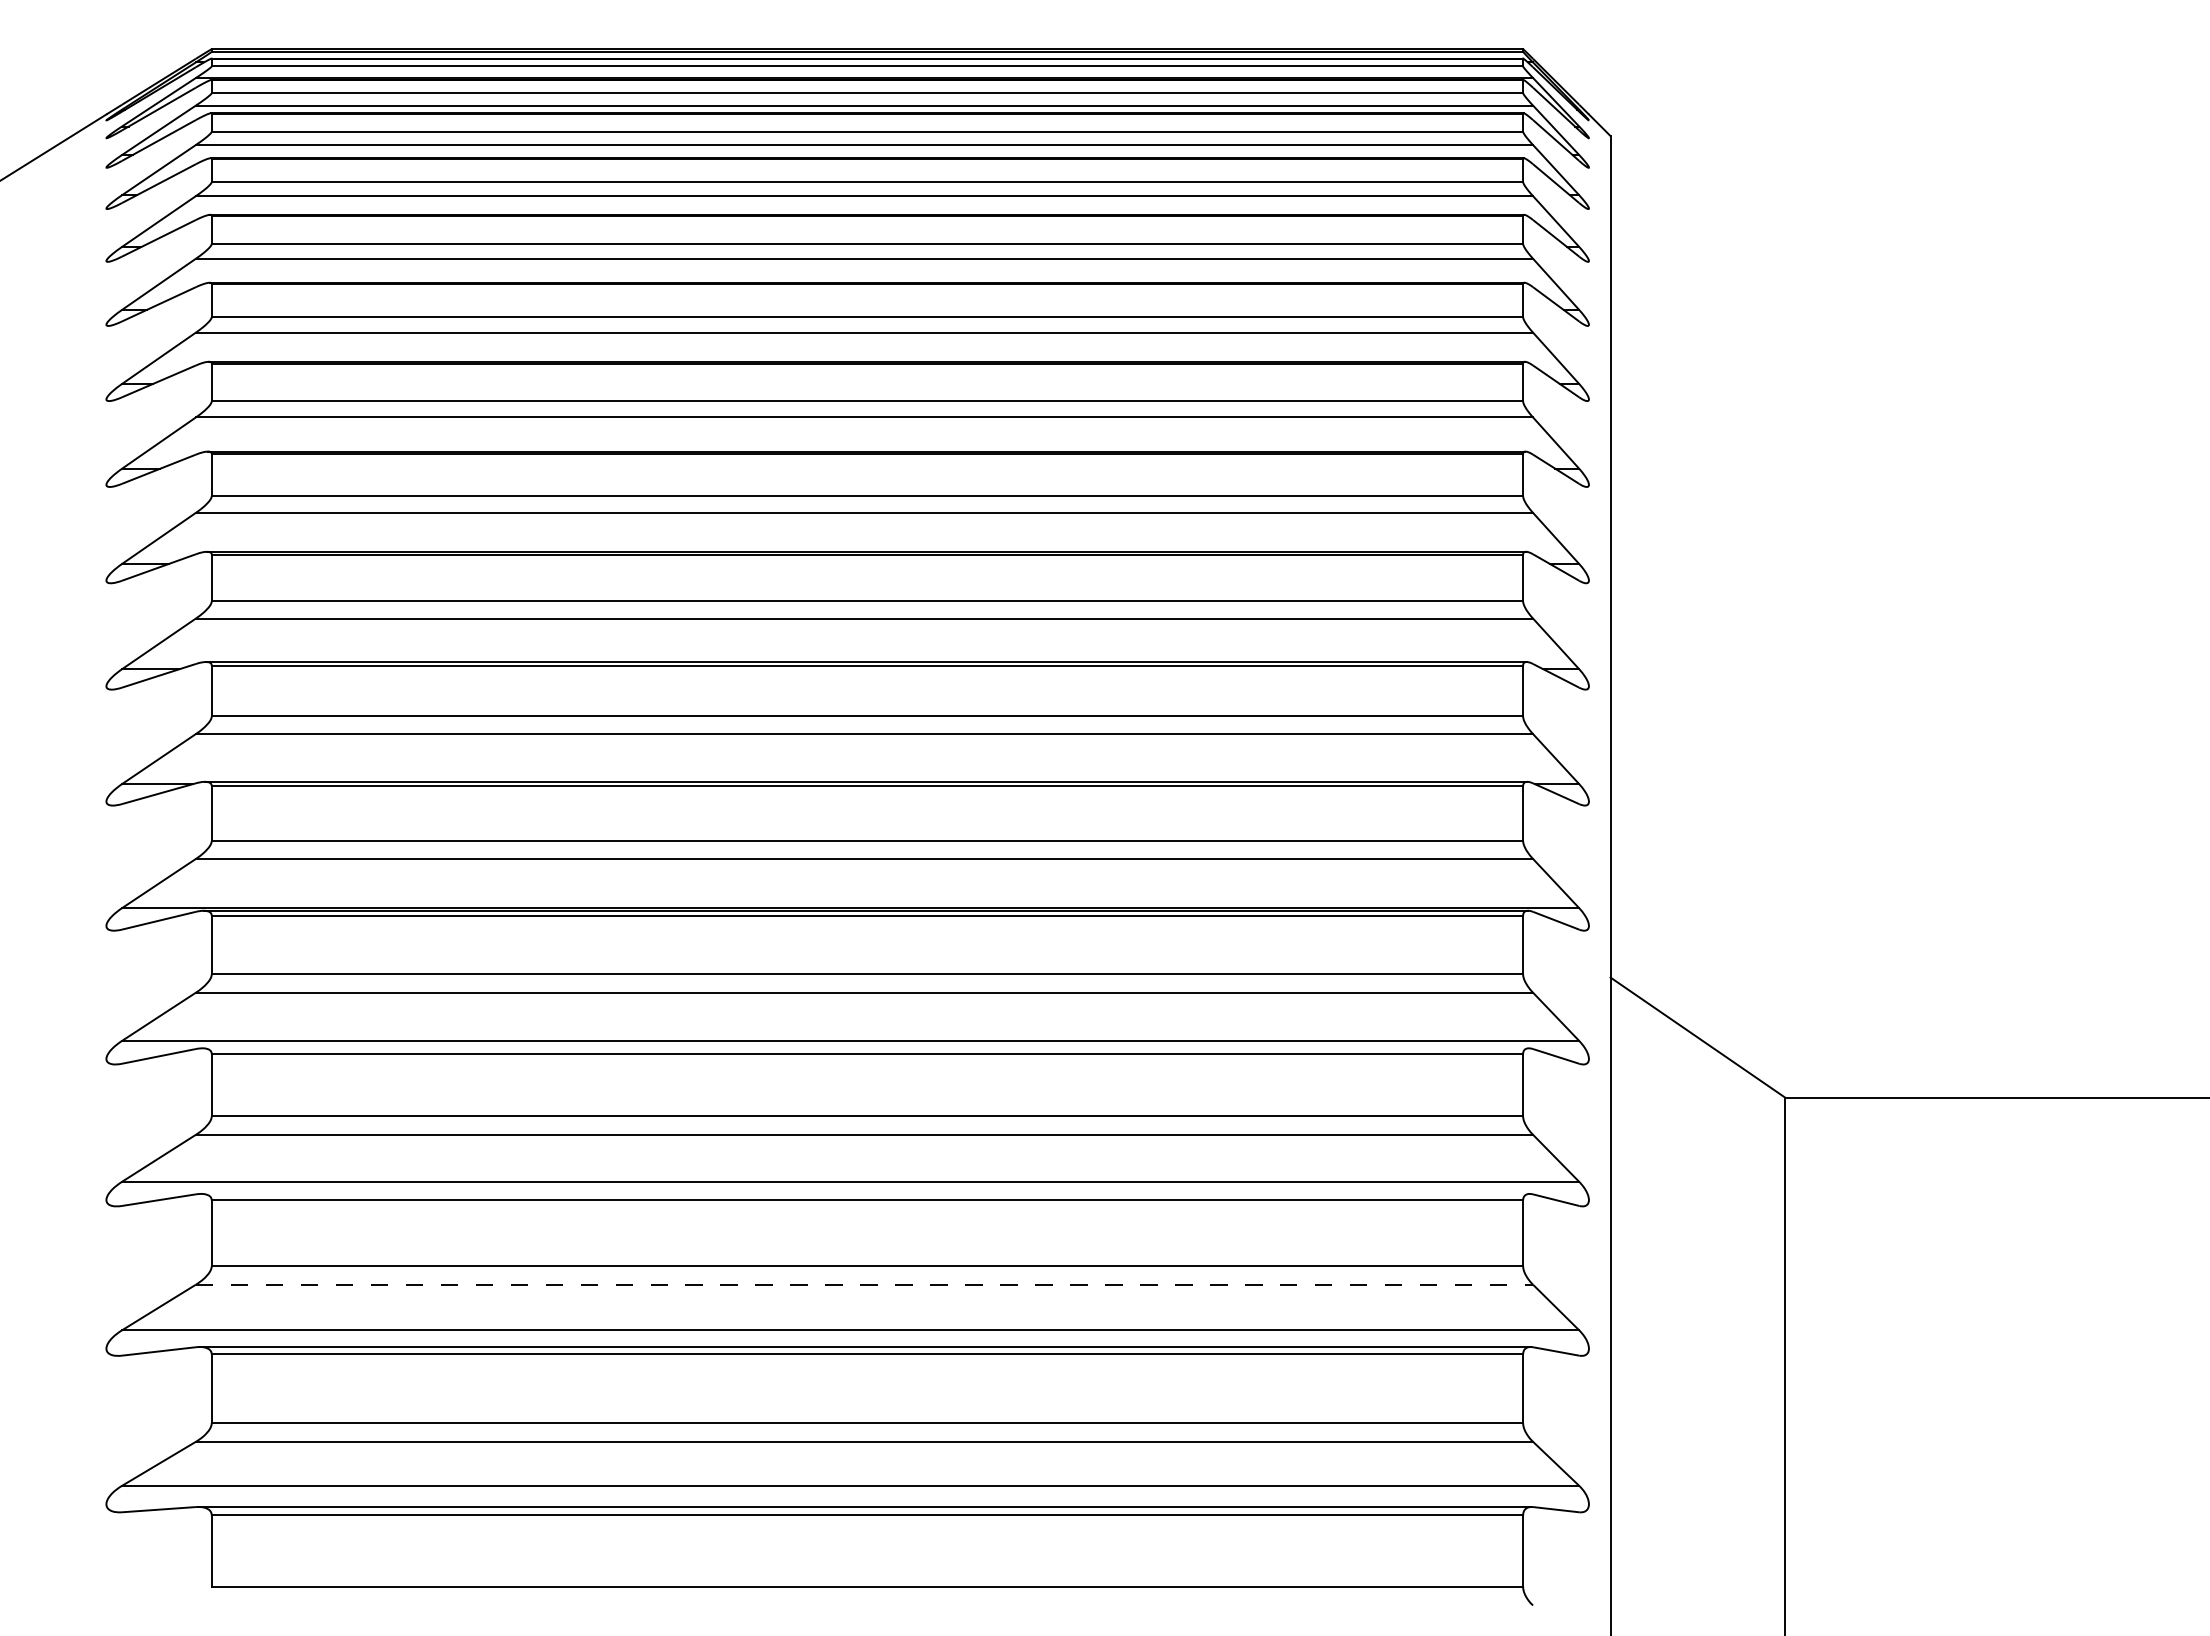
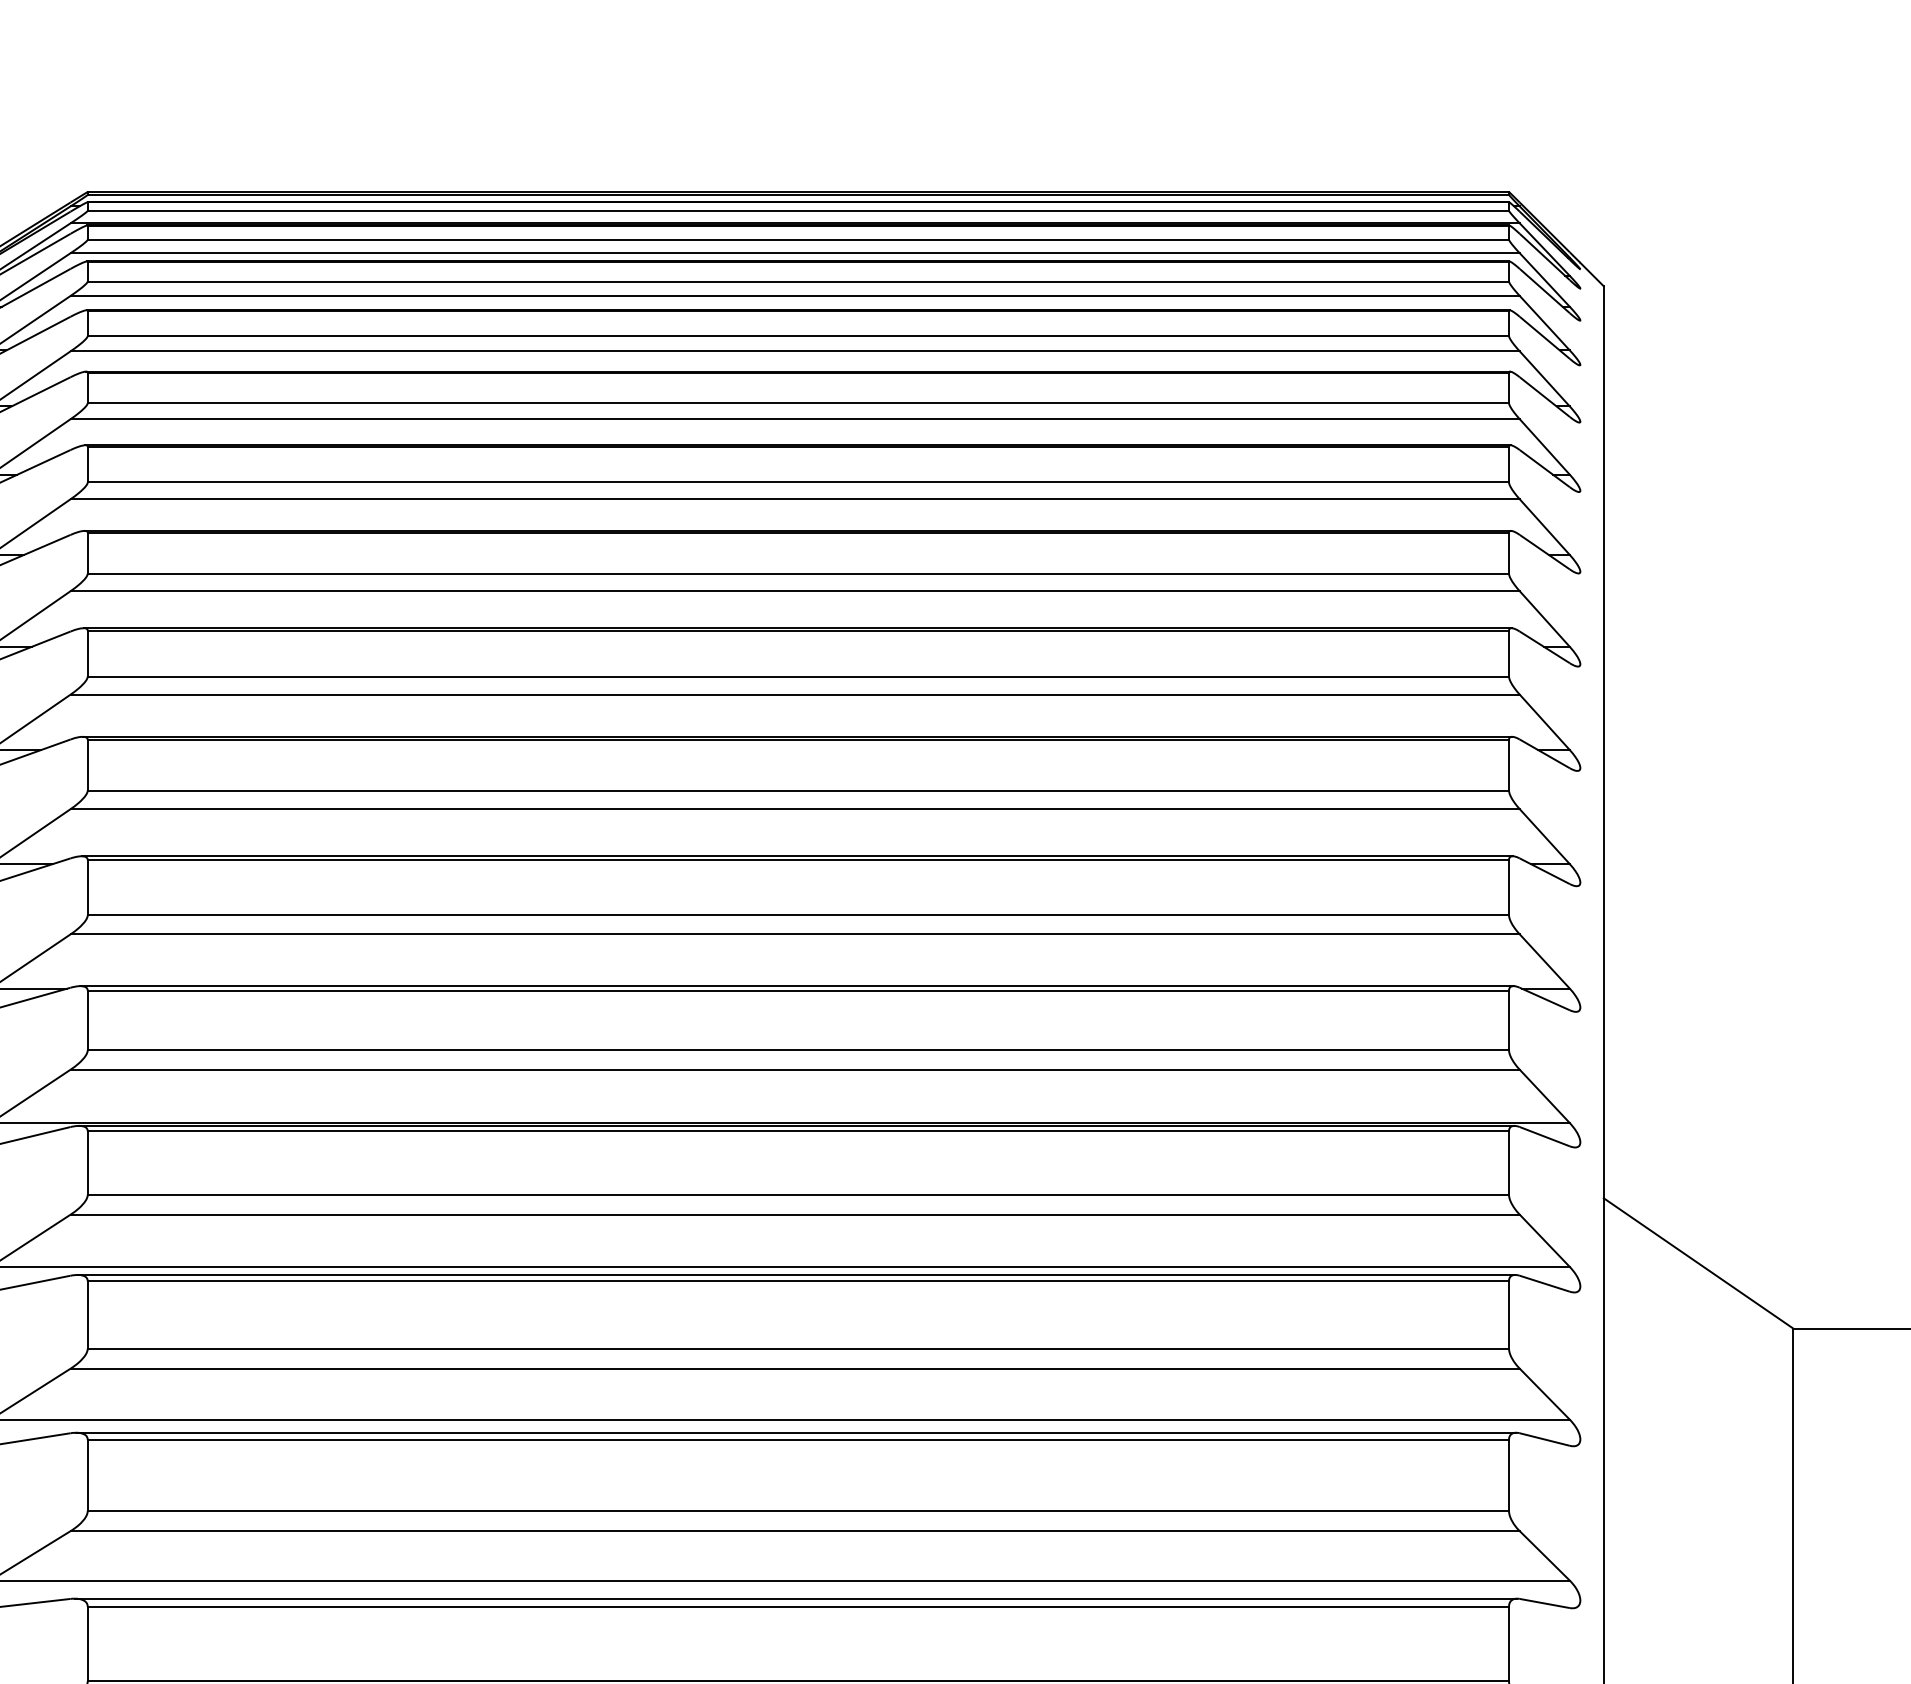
line: (865, 1048) -> (796, 1275), added
line: (865, 1193) -> (796, 1432), added
line: (864, 1284) -> (795, 1530), dashed -> solid

